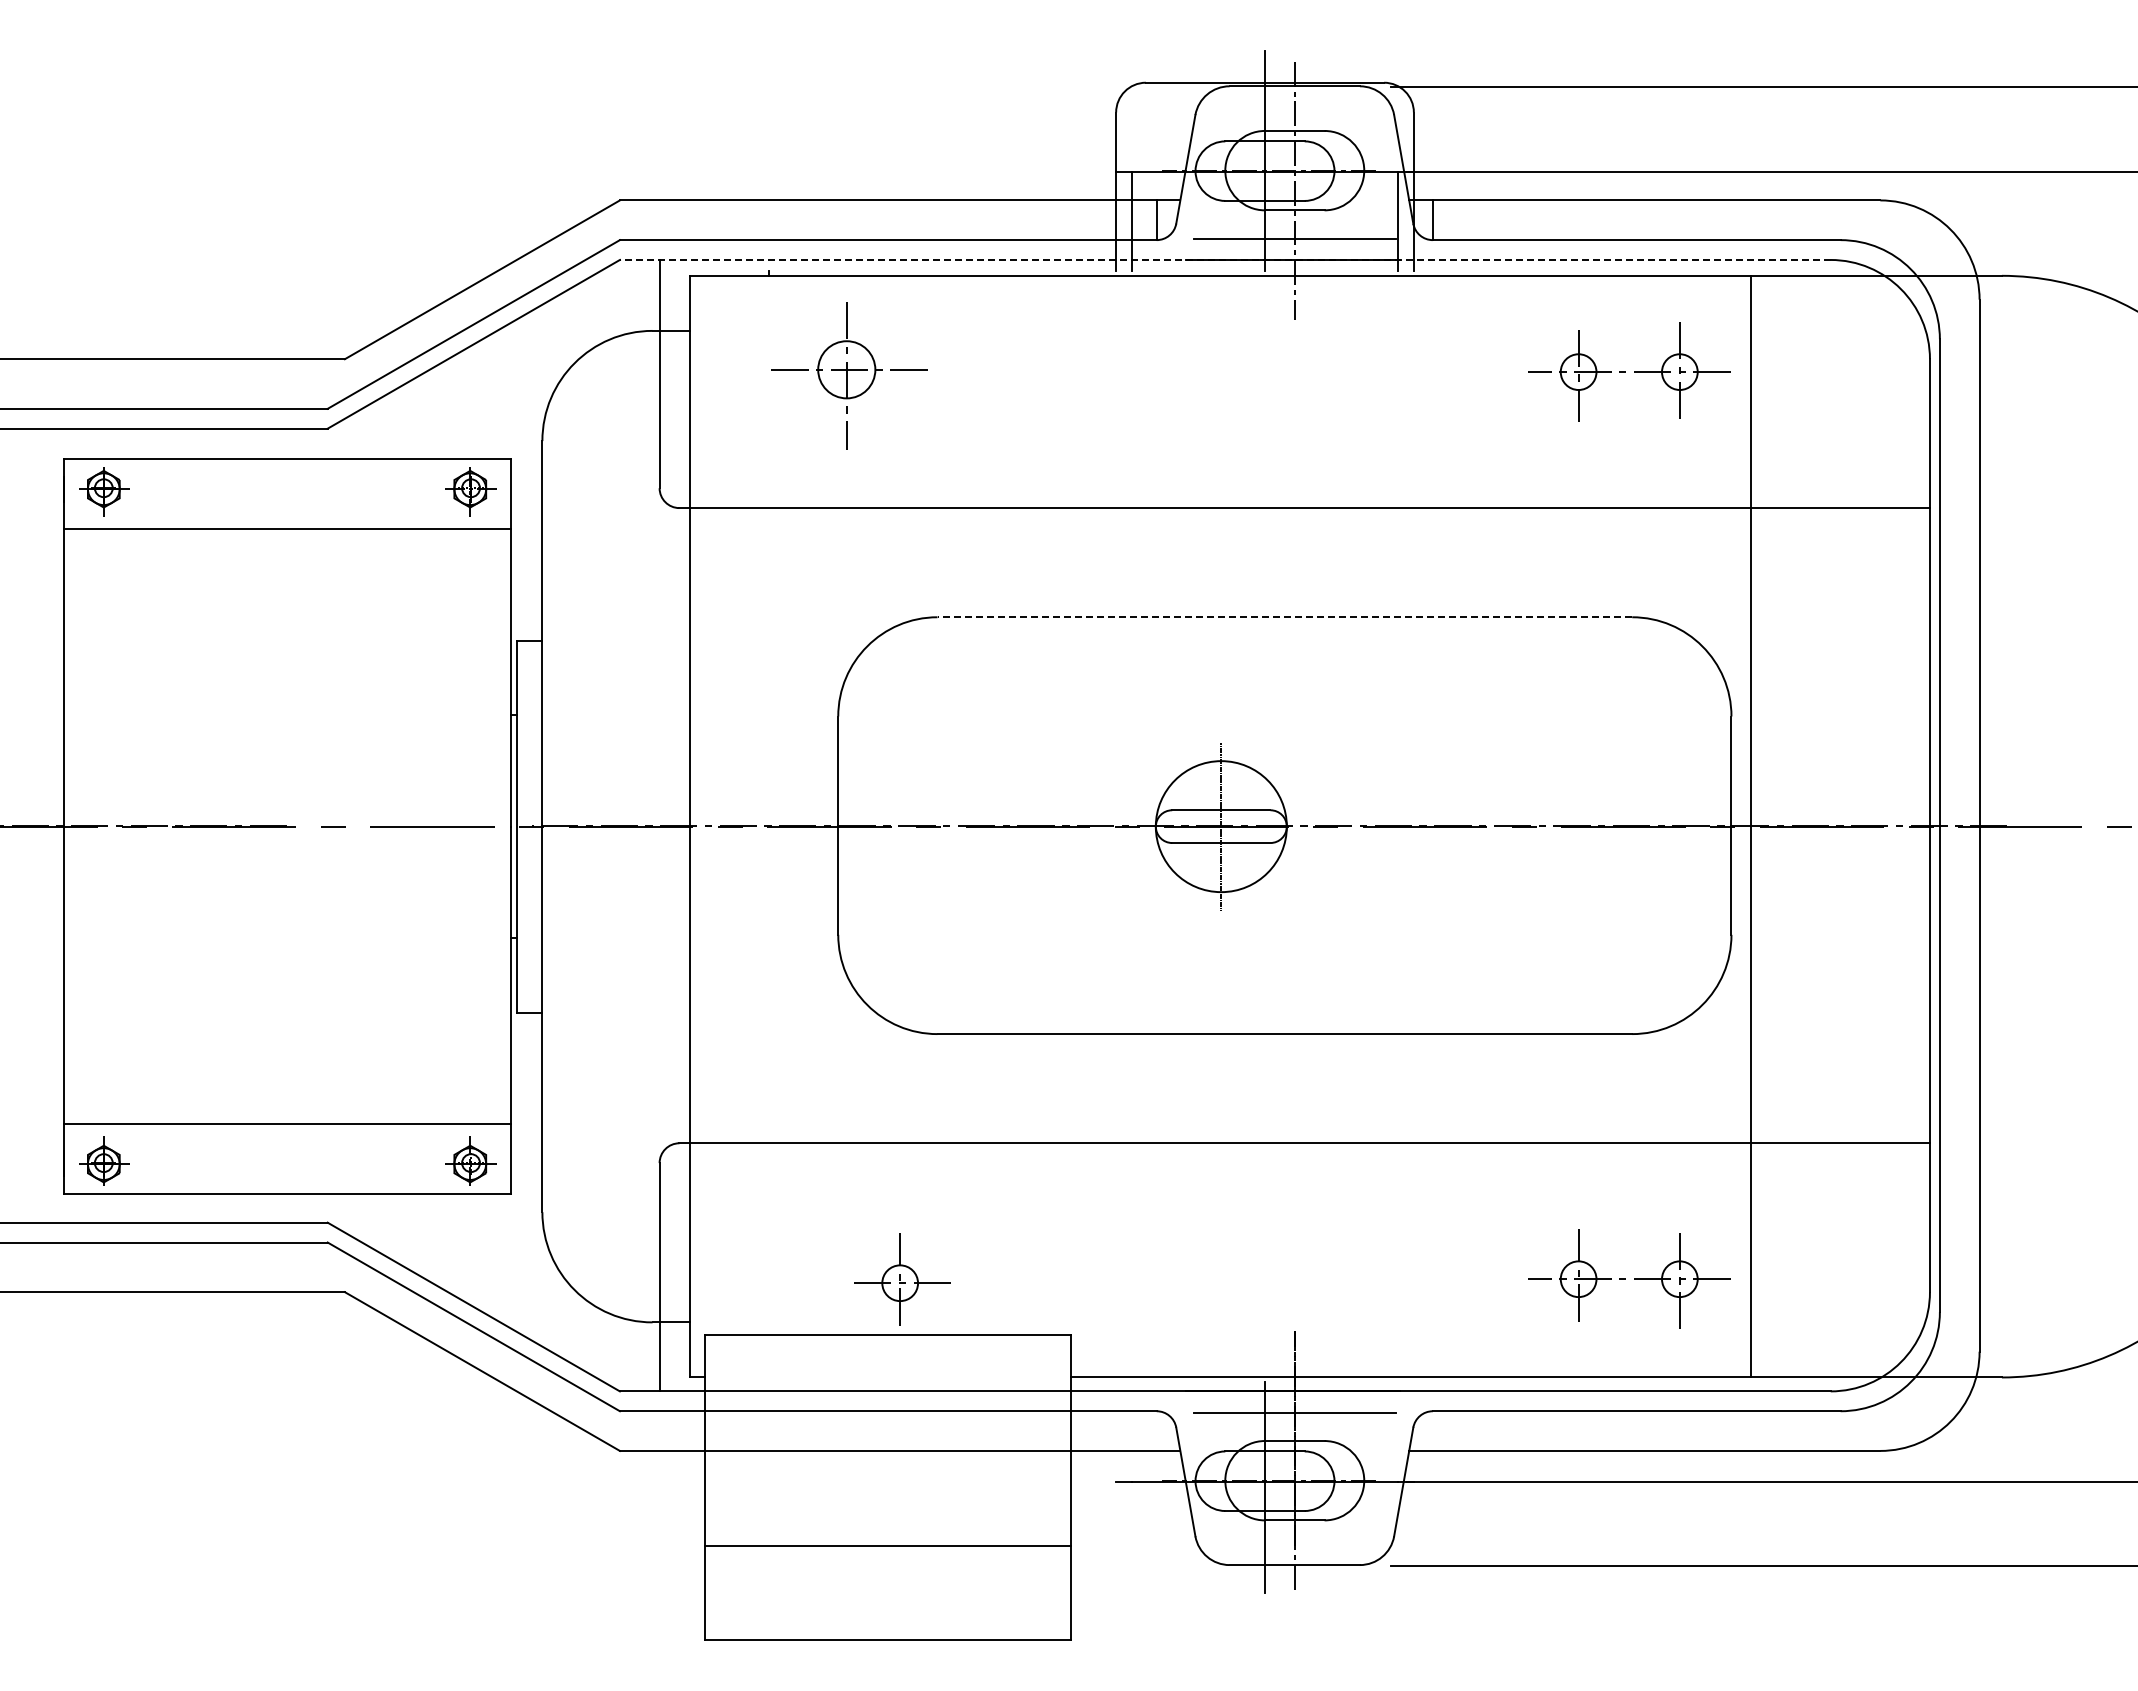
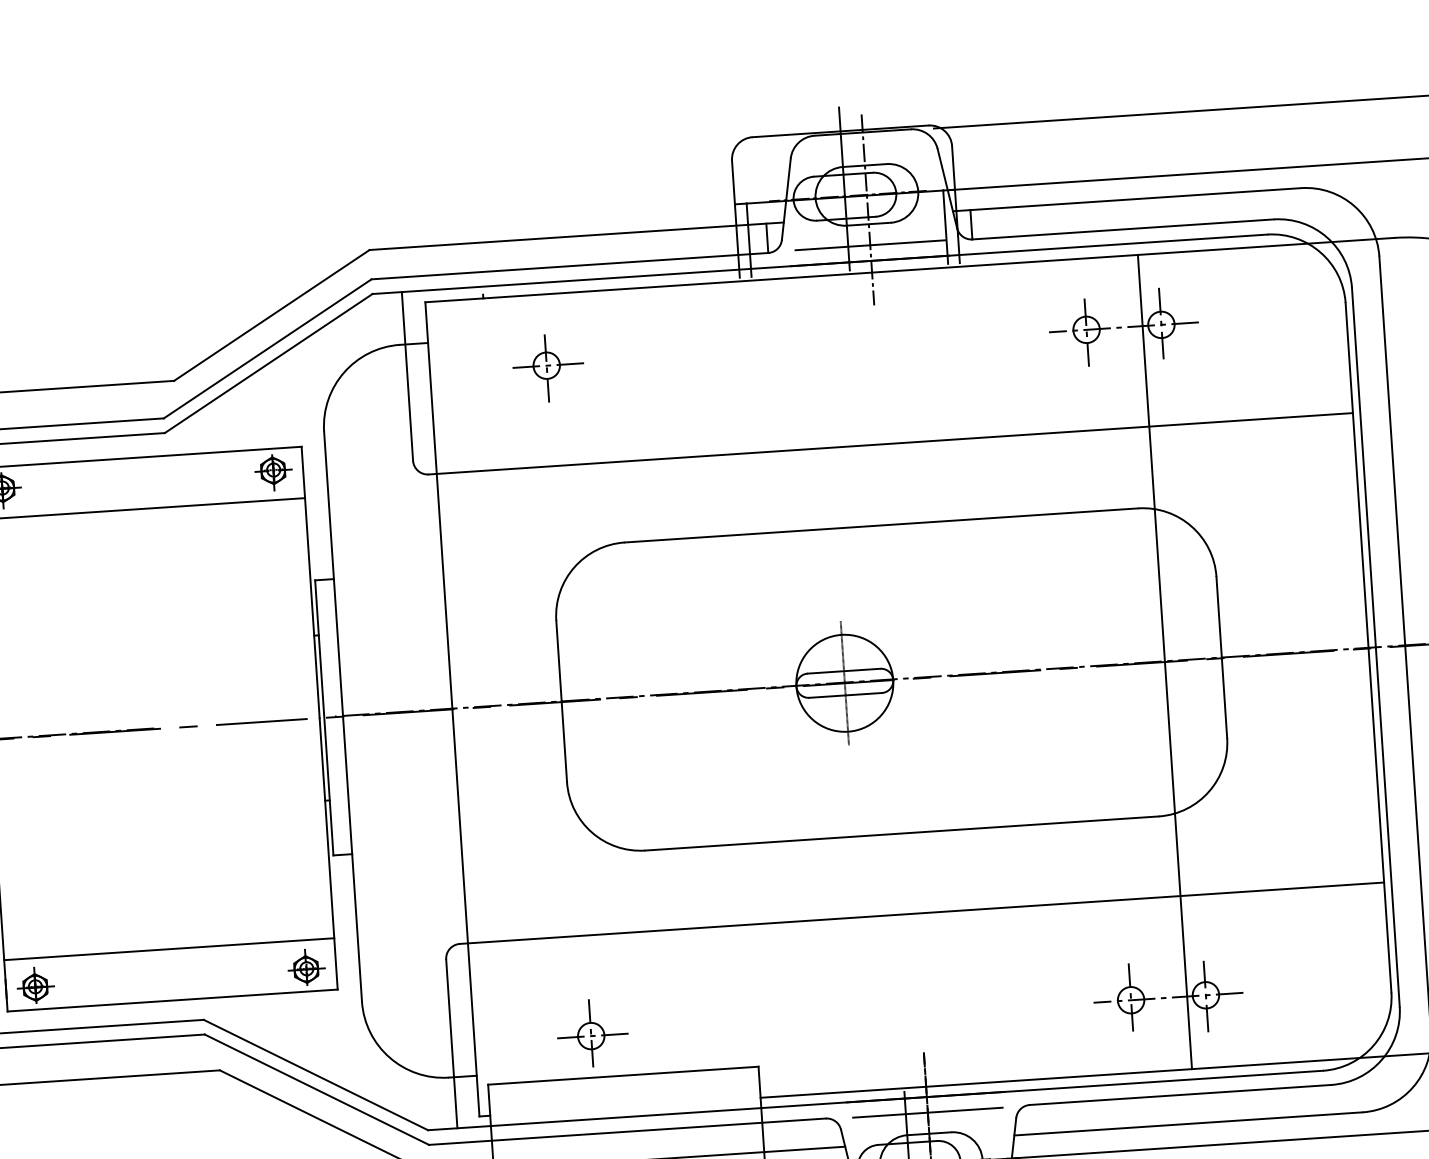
line: (1224, 259) -> (819, 263), dashed -> solid
part: (850, 375) -> (548, 368), size x0.62
line: (1284, 617) -> (881, 525), dashed -> solid
line: (1751, 826) -> (1164, 661), moved
part: (902, 1279) -> (592, 1033), moved

